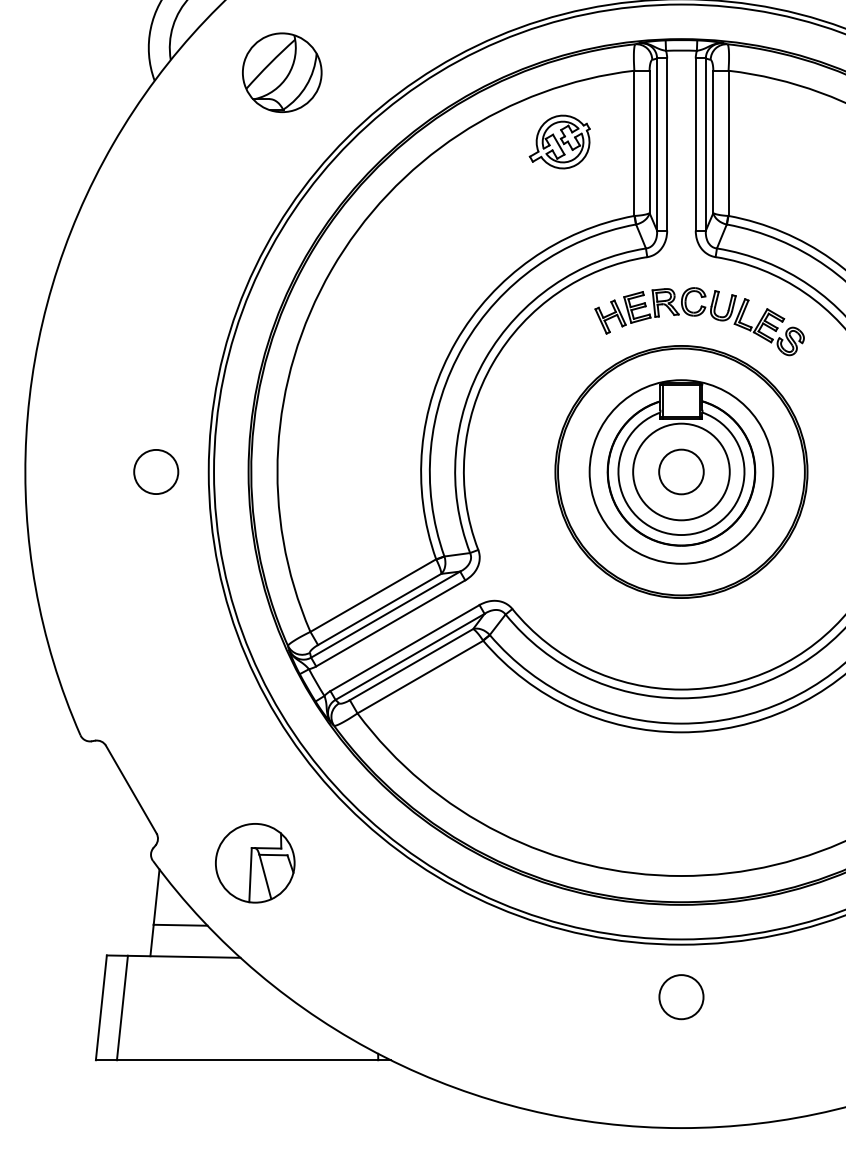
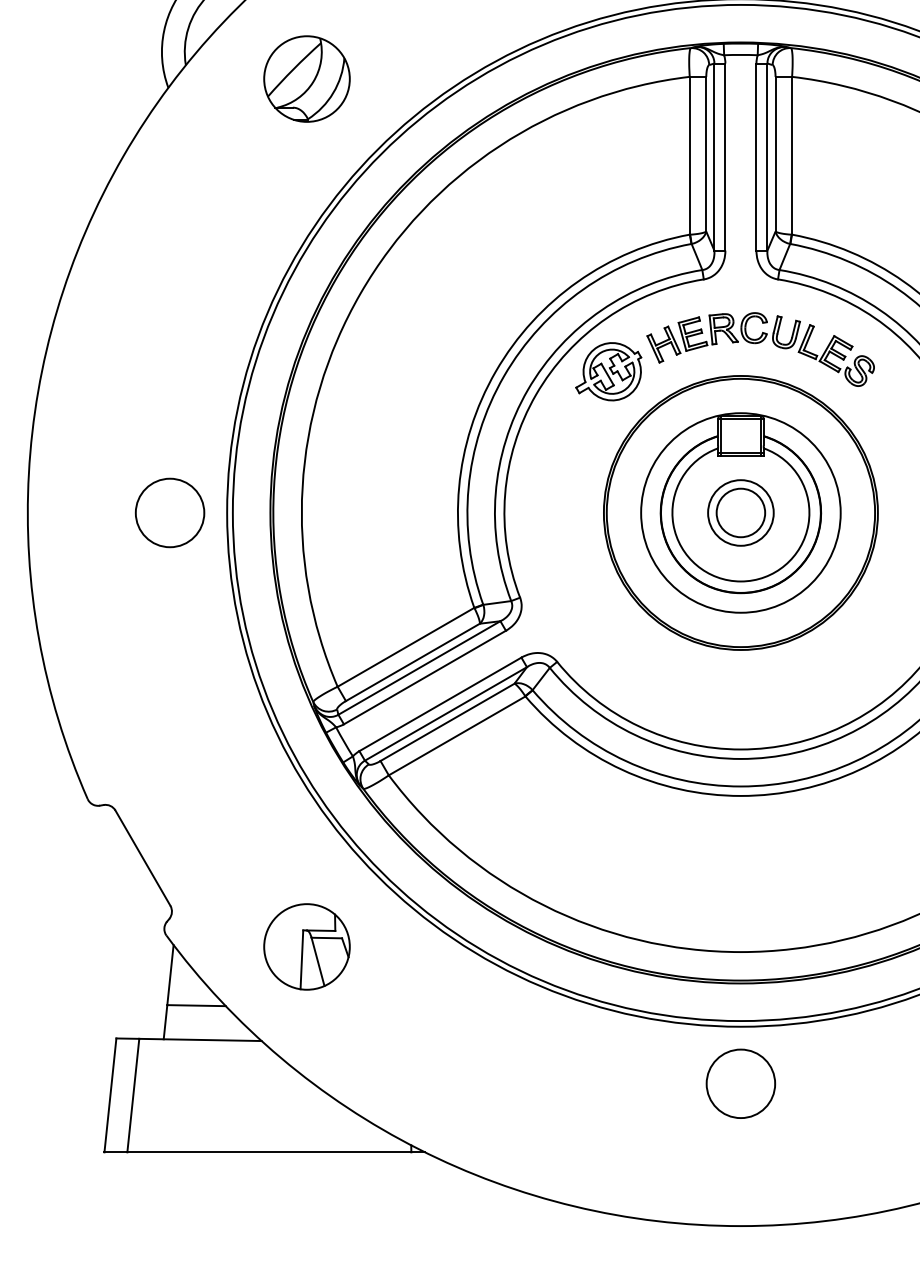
part: (559, 141) -> (608, 371), moved
circle: (155, 471) -> (169, 512), size x1.43
circle: (681, 471) -> (740, 512), size x0.62
part: (255, 863) -> (307, 947), moved
circle: (681, 996) -> (740, 1083), size x1.43

